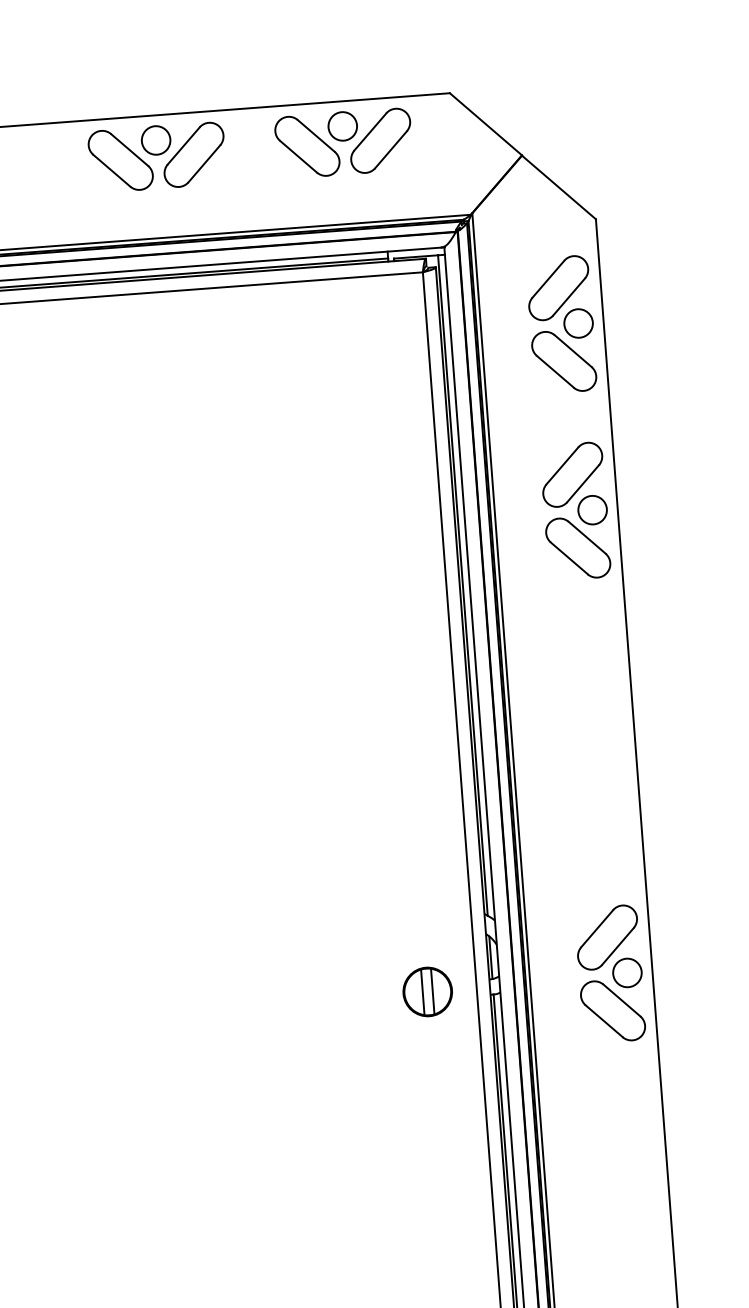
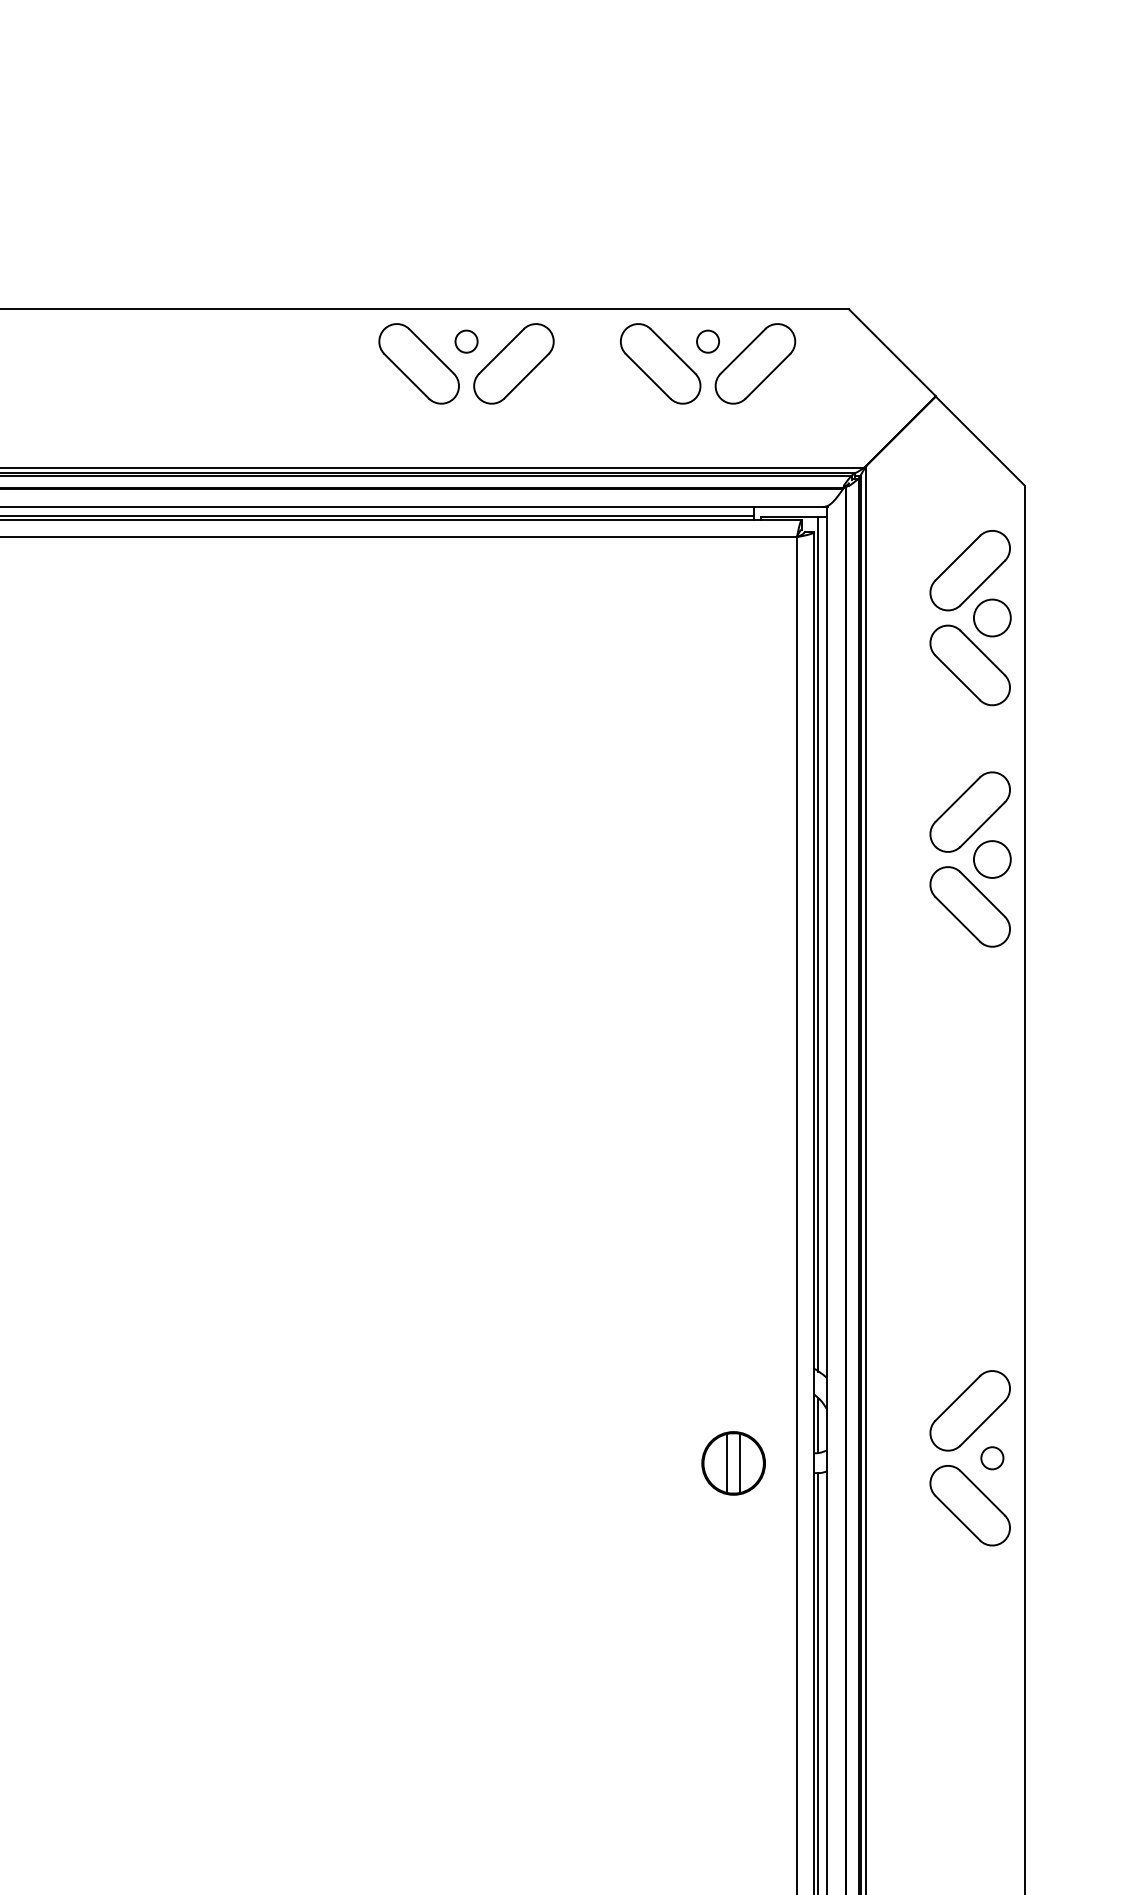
circle: (342, 126) -> (707, 341), size x0.6
circle: (156, 140) -> (466, 341), size x0.6
circle: (626, 972) -> (991, 1457), size x0.6

